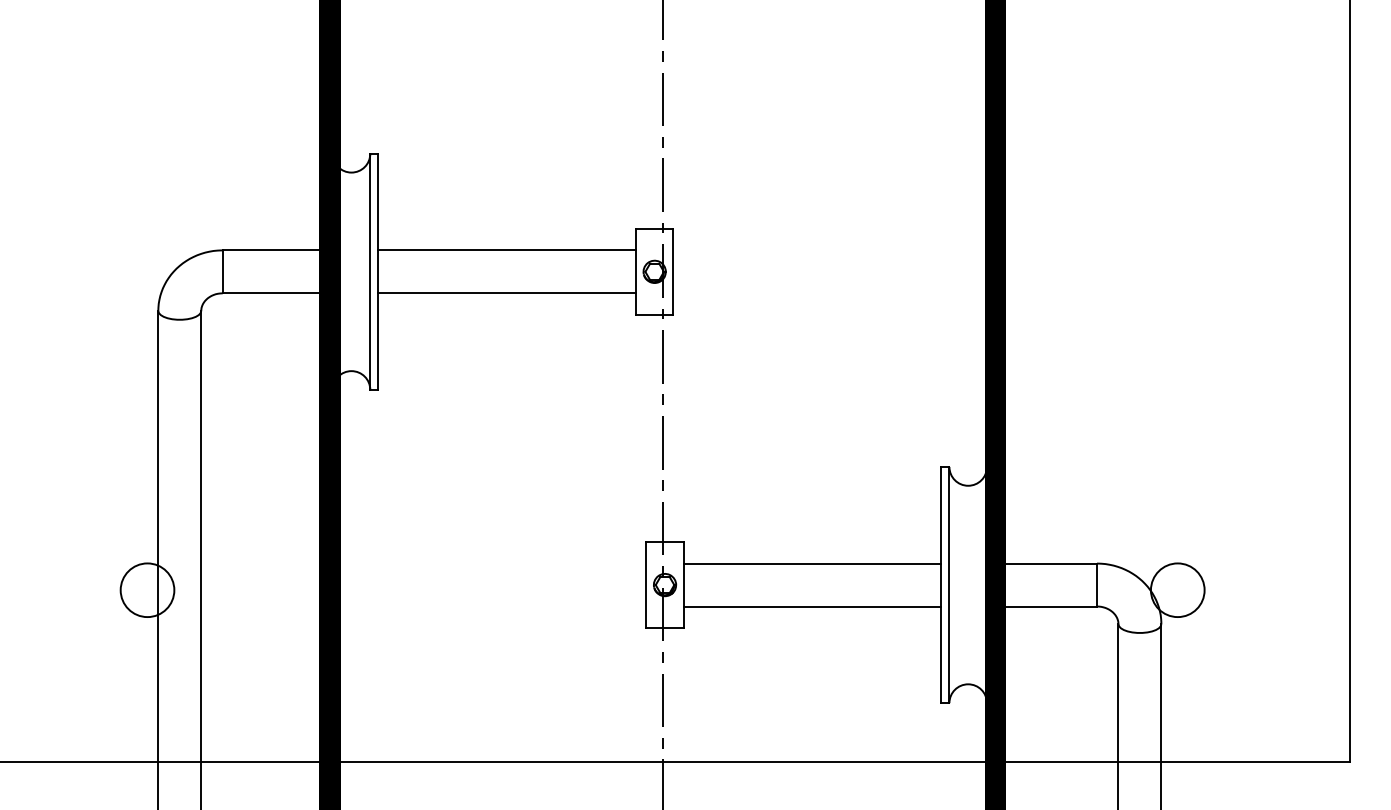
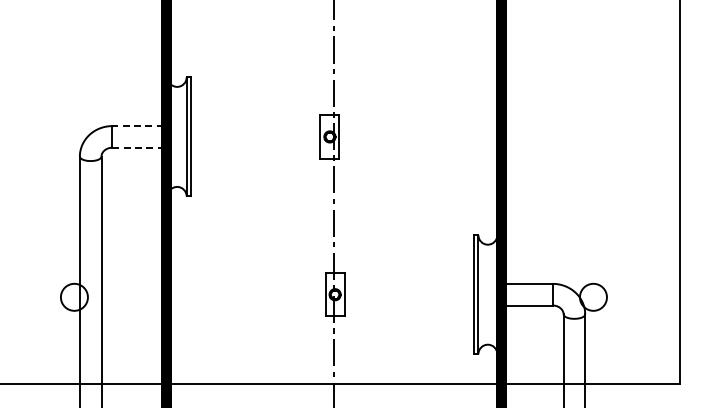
line: (274, 251) -> (138, 126), solid -> dashed
line: (506, 251) -> (255, 126), removed
line: (274, 292) -> (138, 147), solid -> dashed
line: (506, 292) -> (255, 147), removed
line: (812, 562) -> (409, 283), removed
line: (812, 606) -> (409, 305), removed

